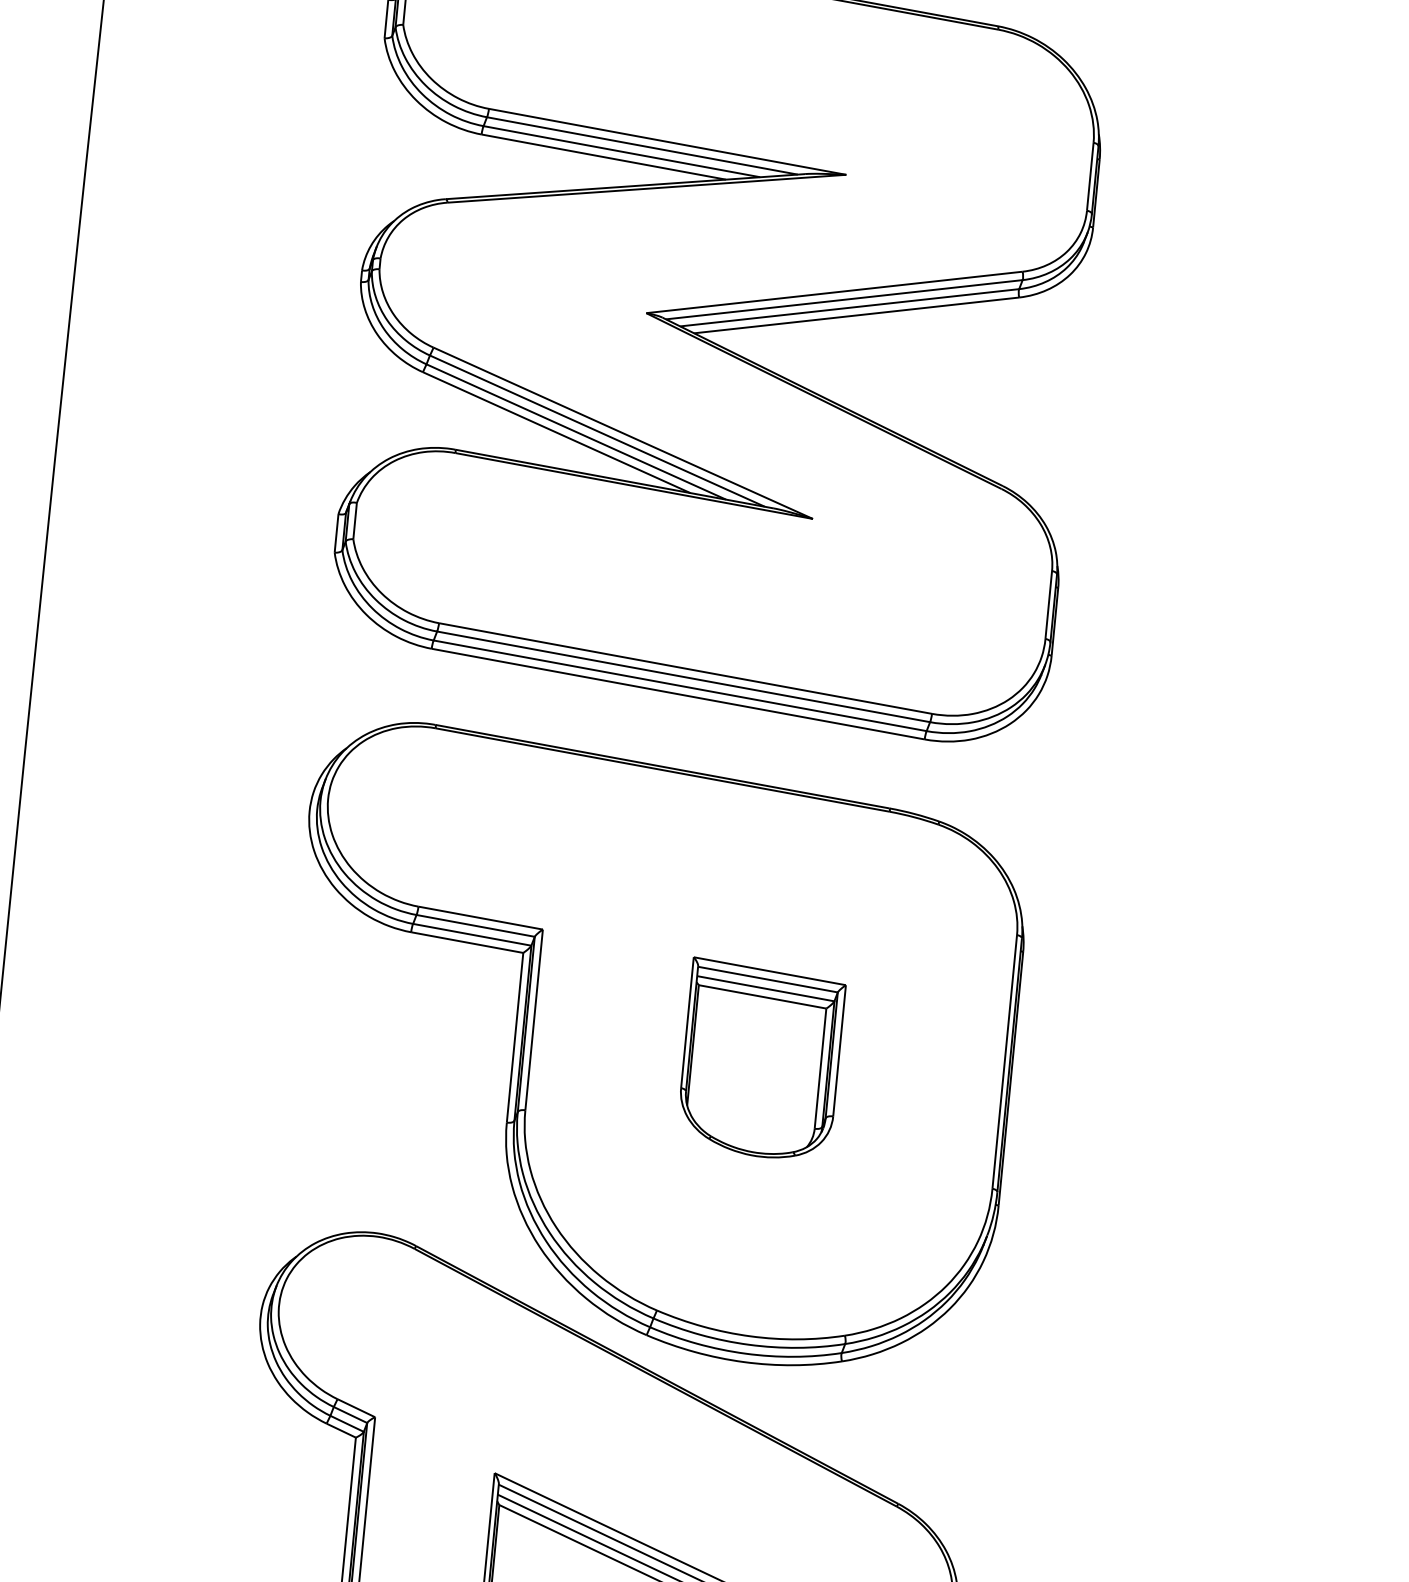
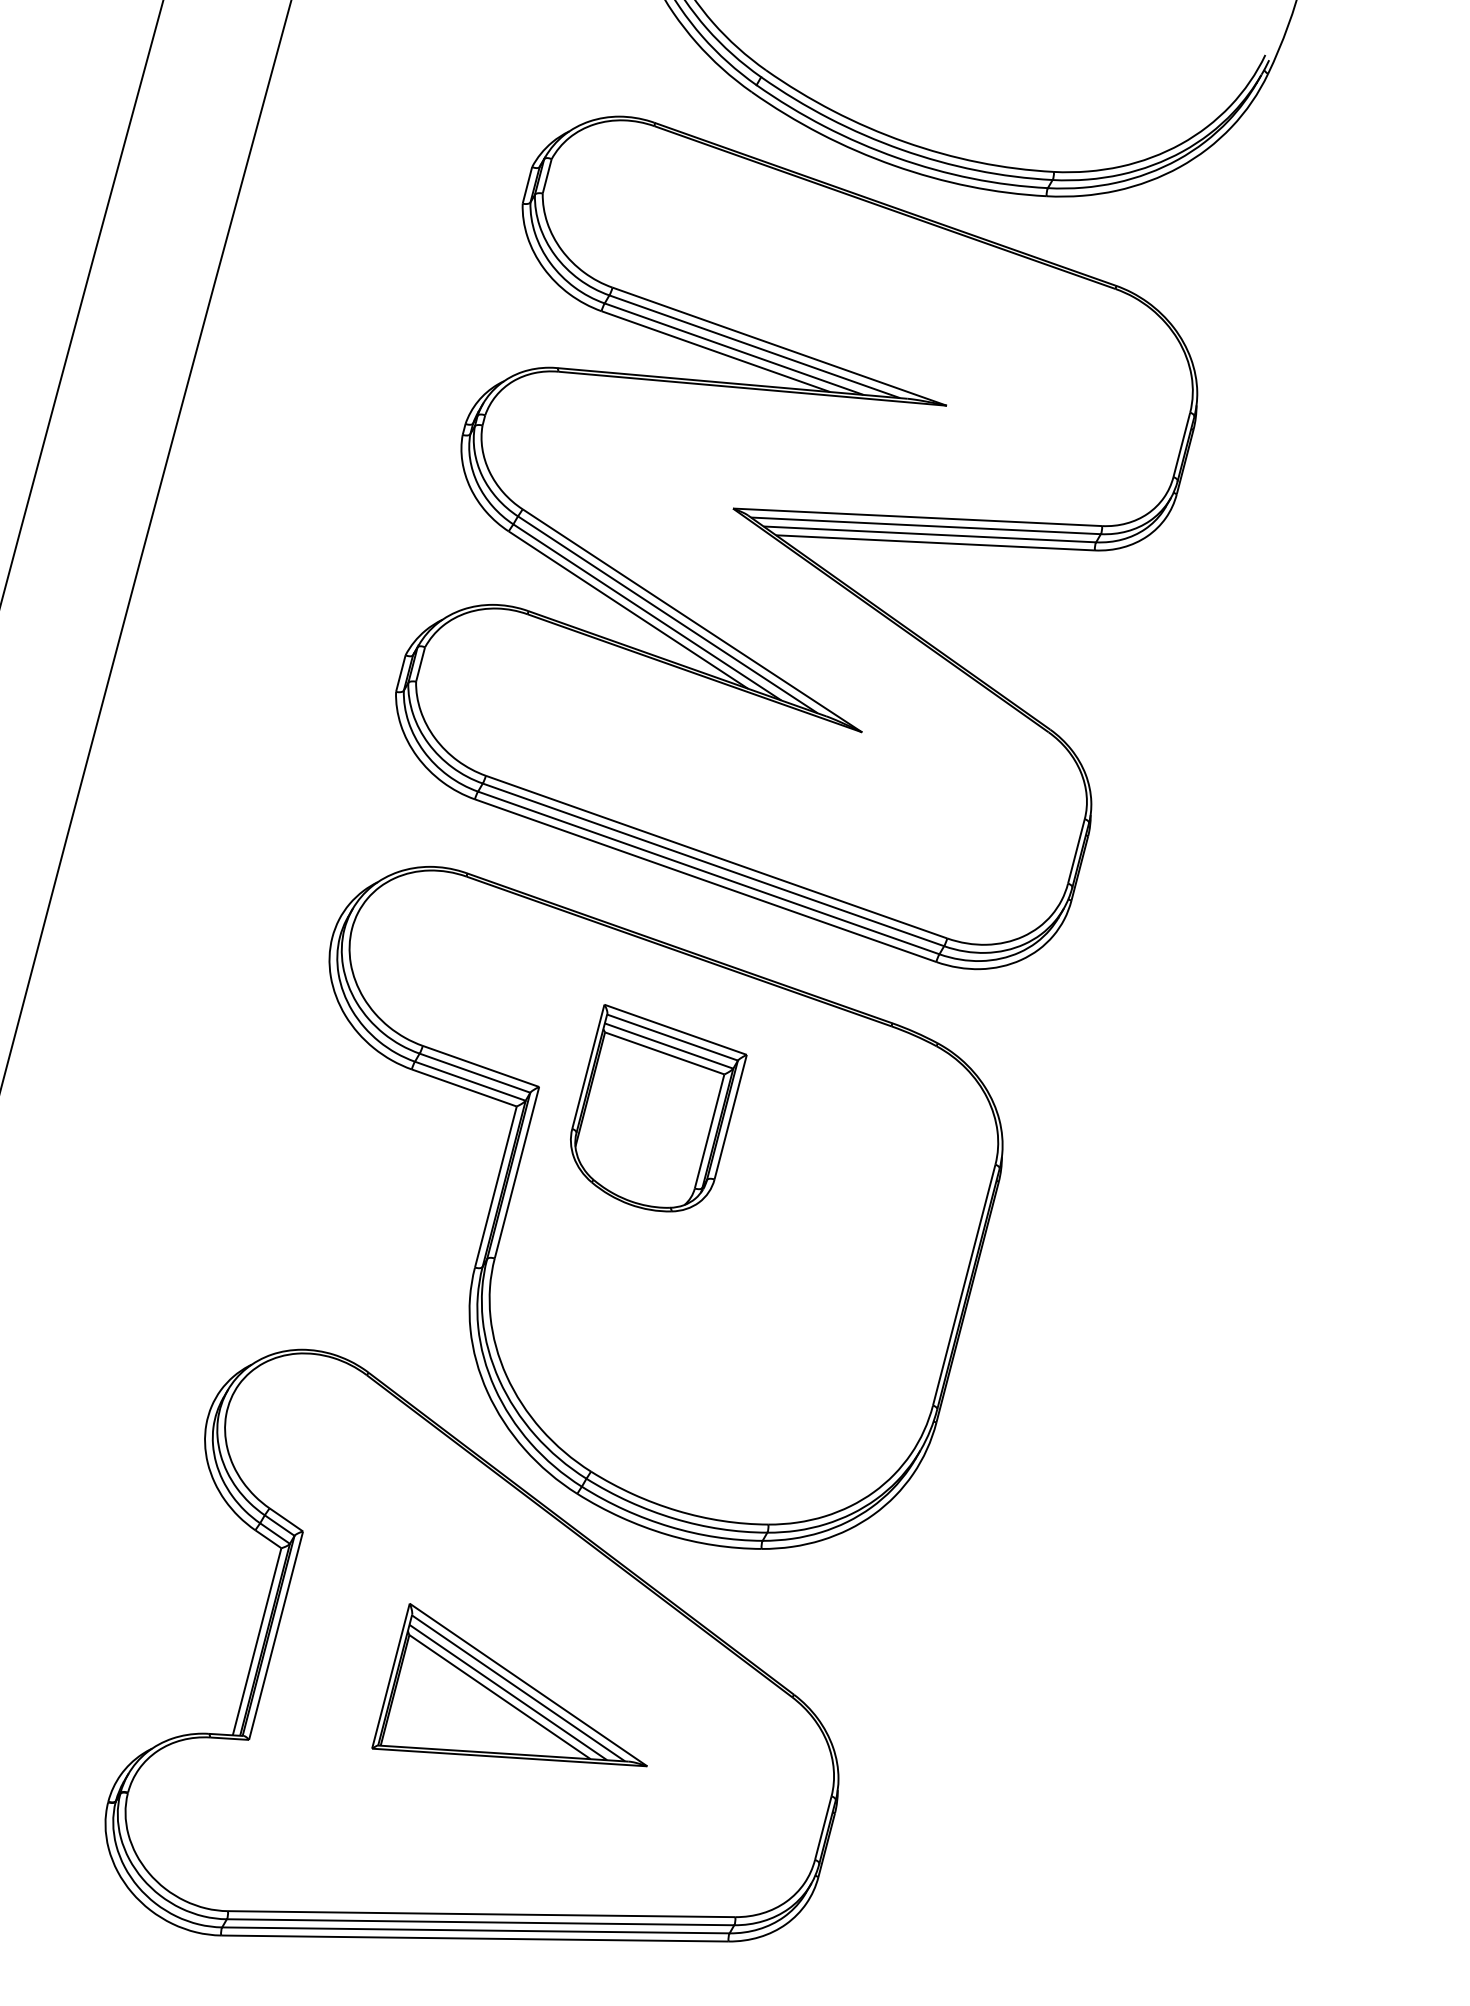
part: (765, 1053) -> (658, 1108), moved

